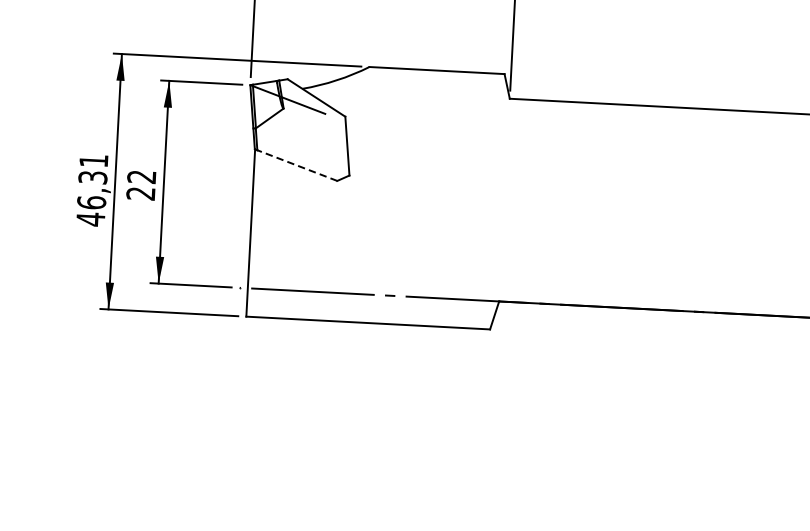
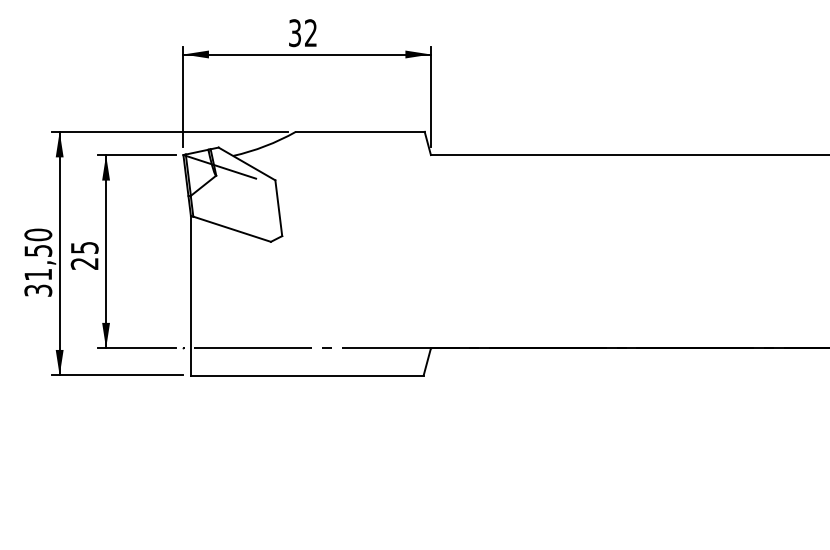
line: (297, 165) -> (232, 229), dashed -> solid
text: (141, 176) -> (84, 247), 22 -> 25
text: (92, 189) -> (38, 262), 46,31 -> 31,50

